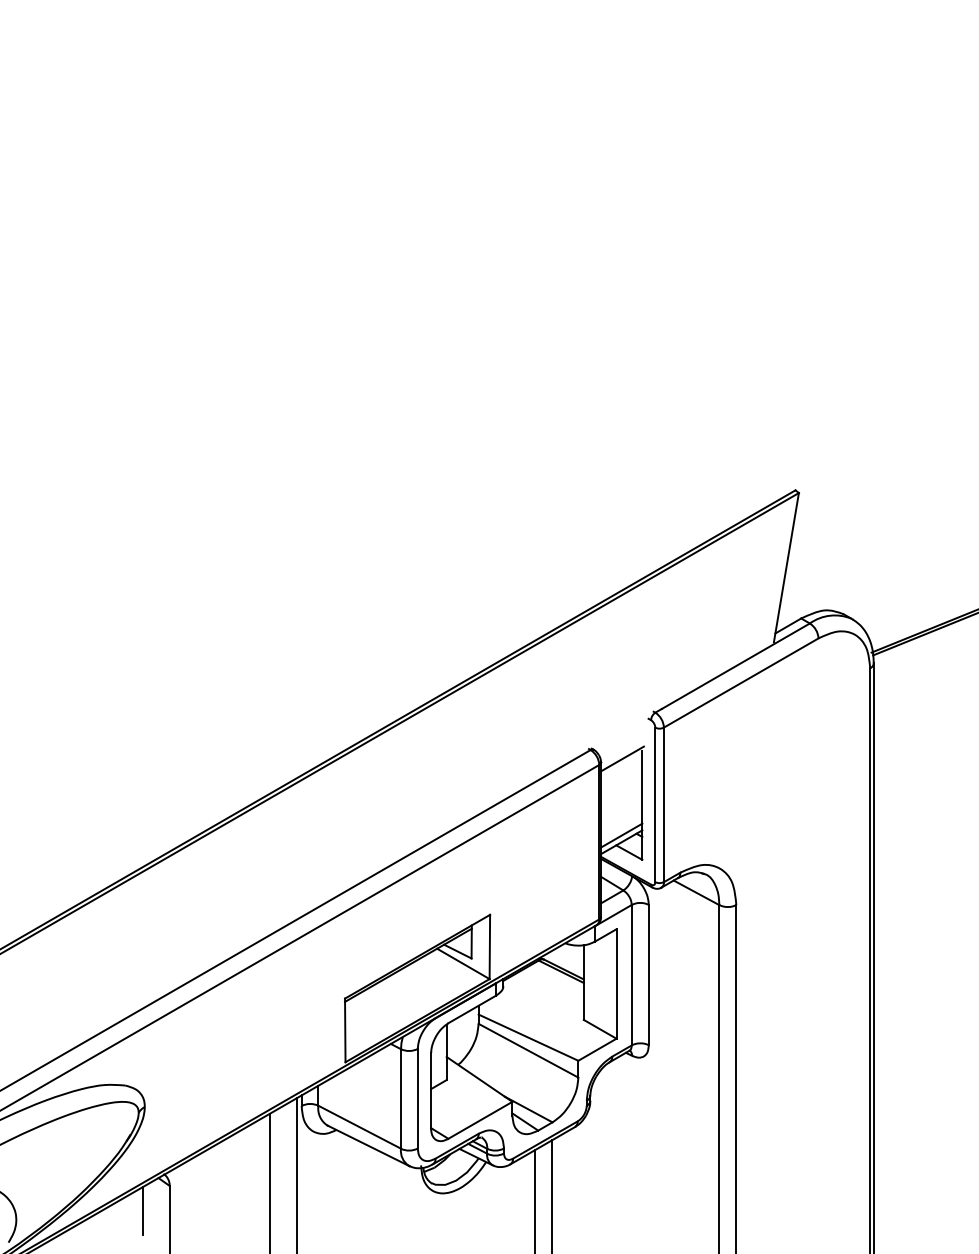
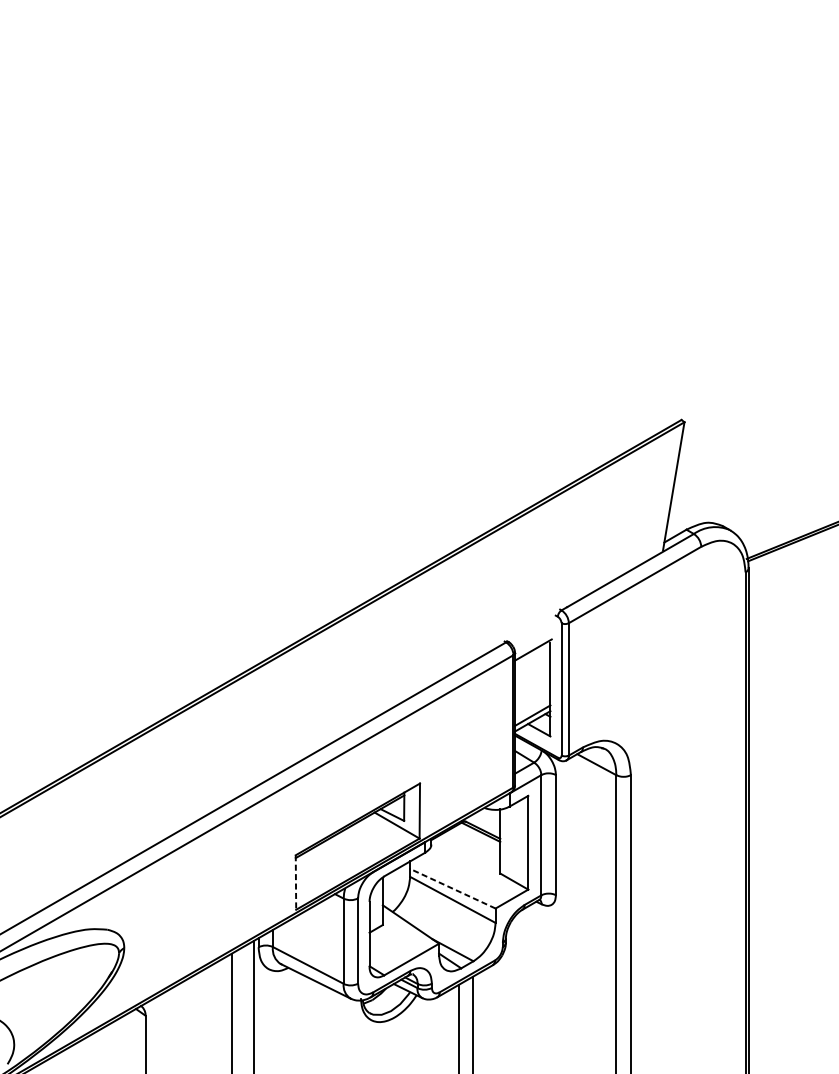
line: (345, 1030) -> (296, 882), solid -> dashed
line: (528, 1037) -> (452, 888), solid -> dashed
line: (143, 1210) -> (123, 1036), removed

